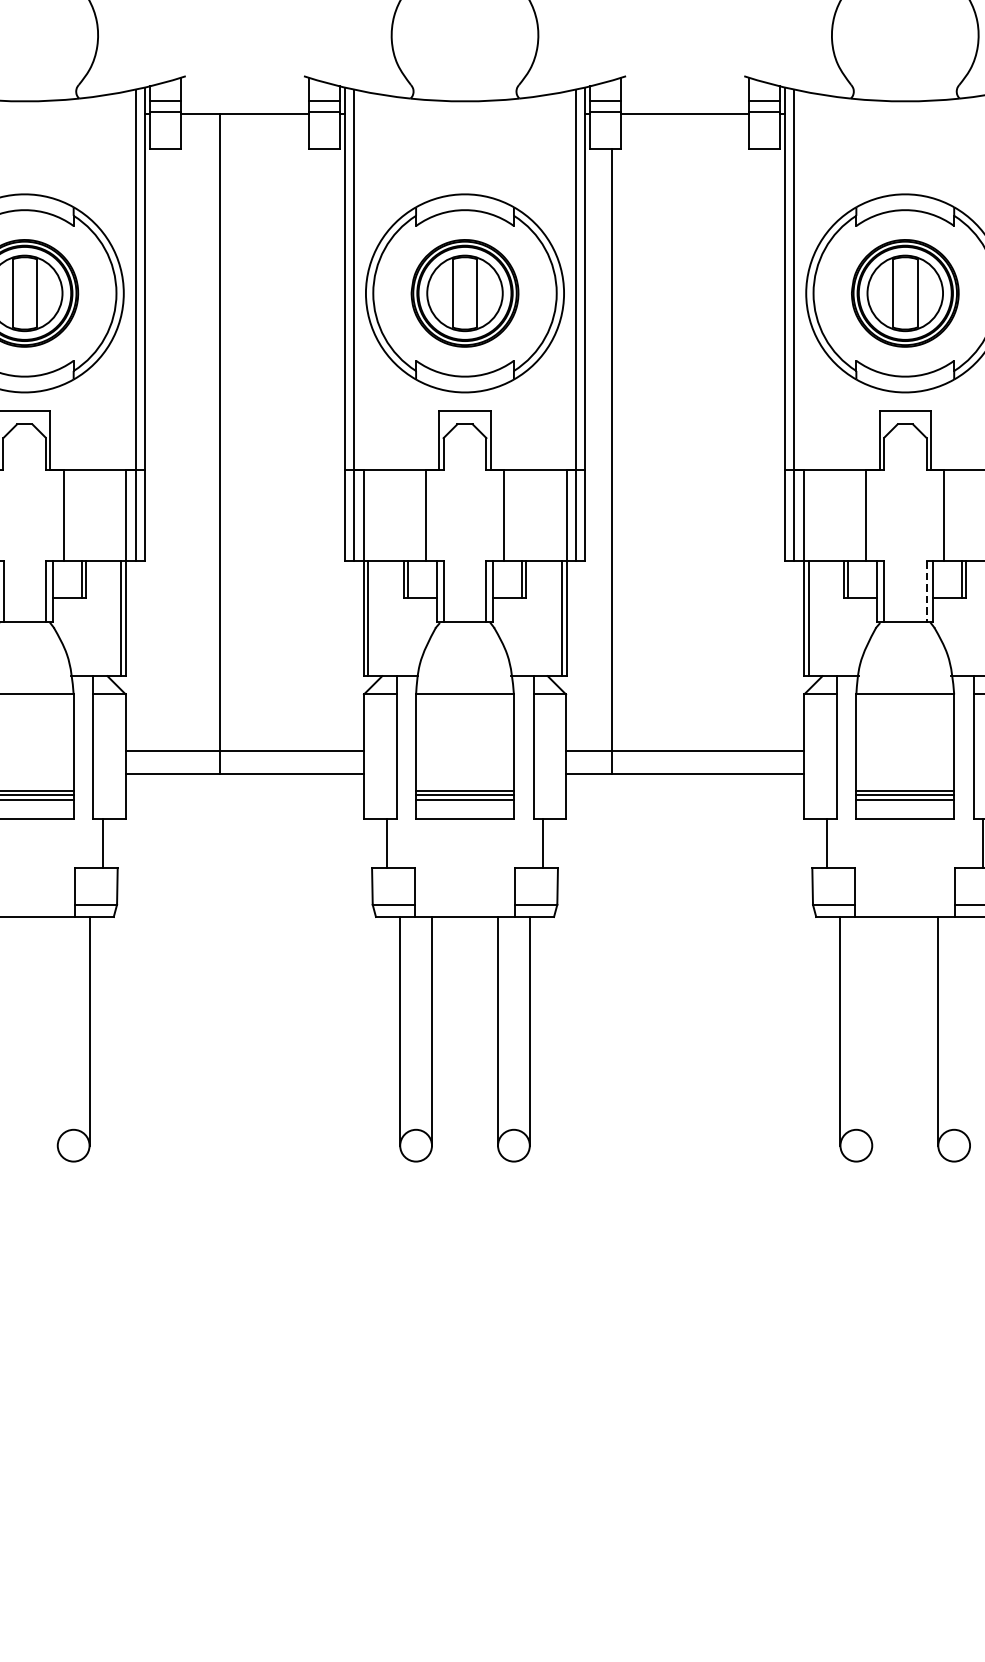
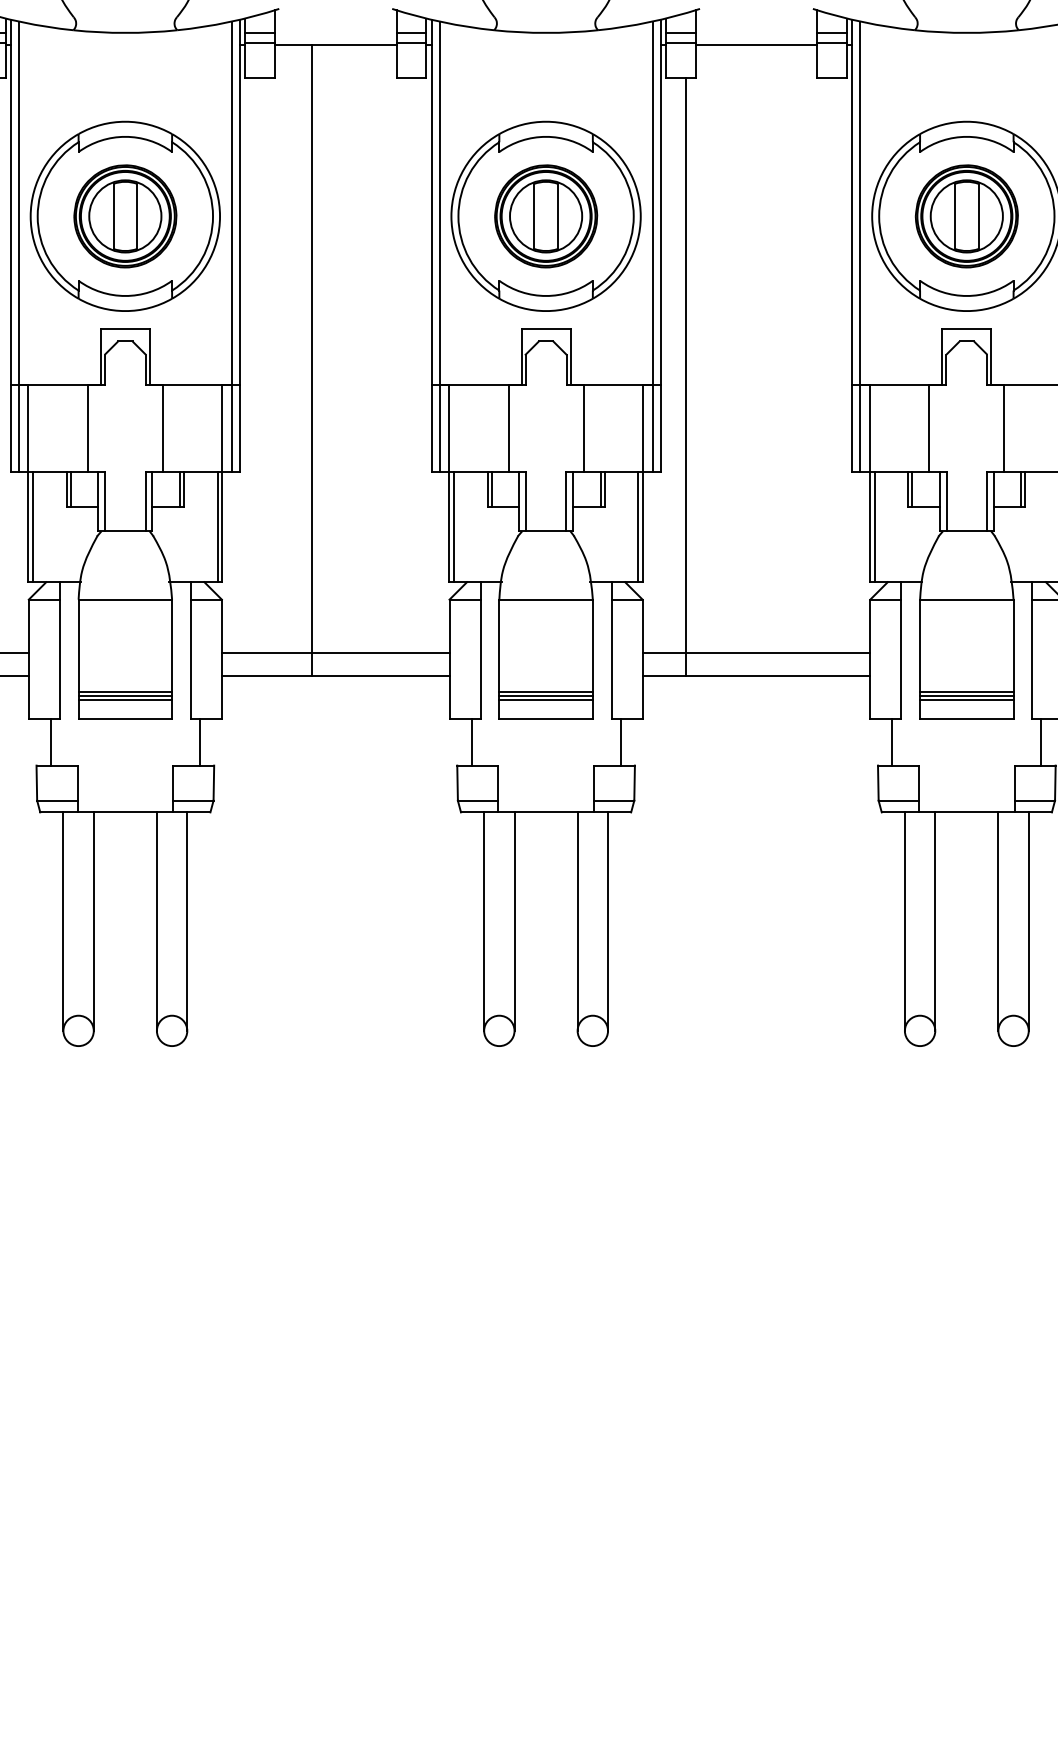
line: (926, 592) -> (987, 502), dashed -> solid
line: (57, 1031) -> (156, 921), added
line: (872, 1031) -> (935, 921), added
line: (969, 1031) -> (1028, 921), added

